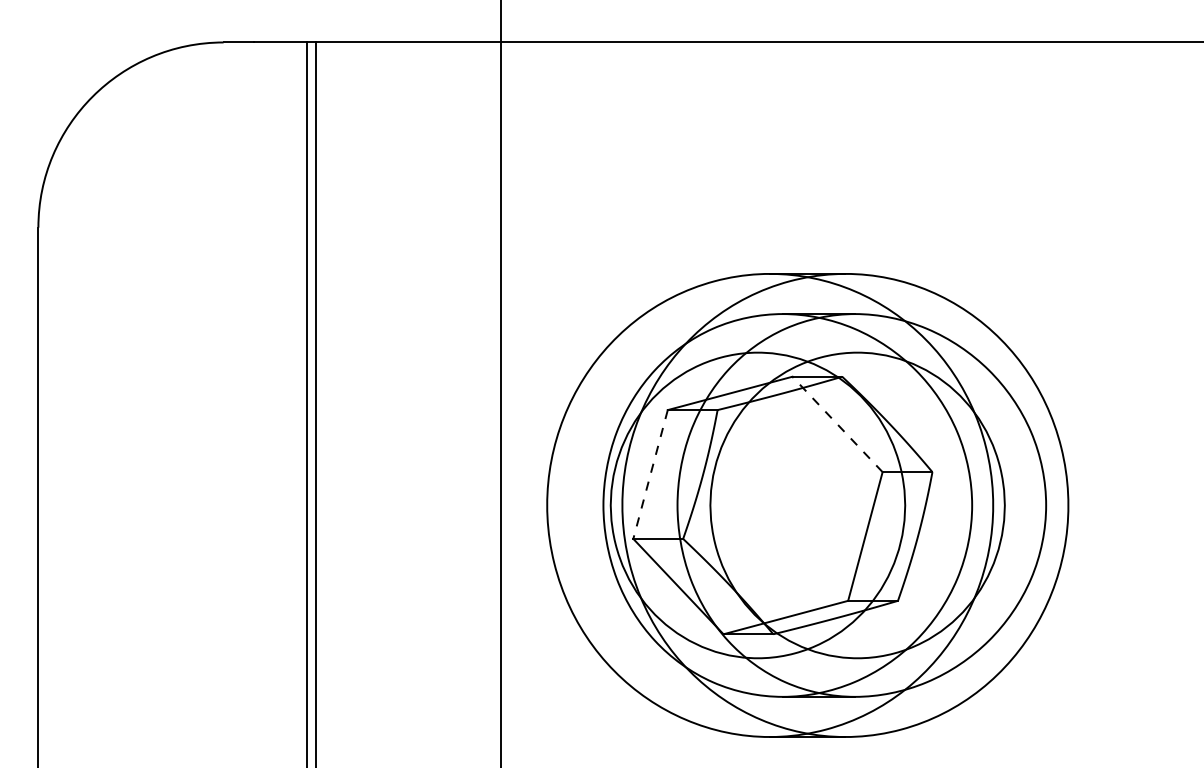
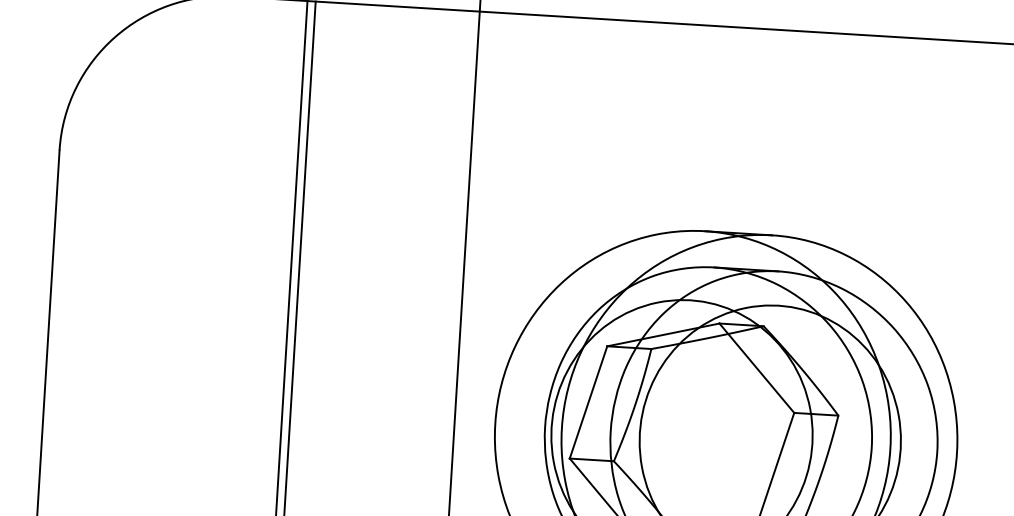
line: (837, 424) -> (756, 368), dashed -> solid
line: (650, 474) -> (588, 402), dashed -> solid

